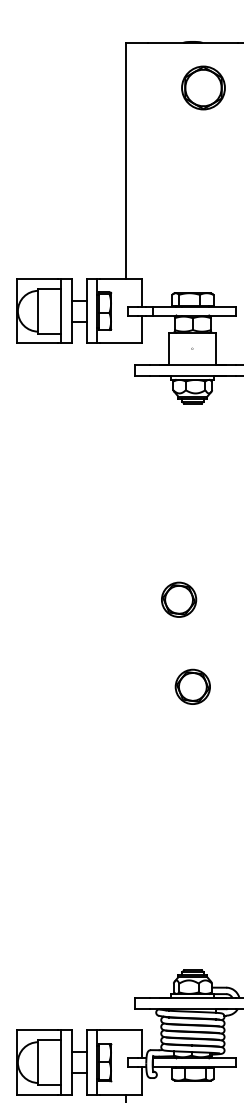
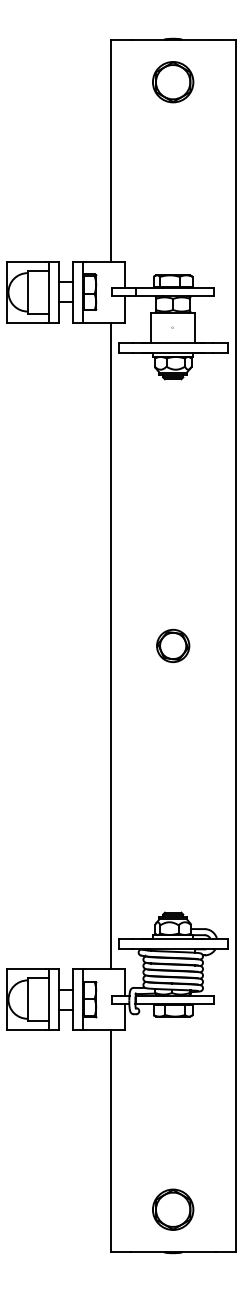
part: (203, 88) -> (173, 82), moved
part: (179, 599) -> (160, 563), removed
line: (126, 686) -> (110, 645), added

